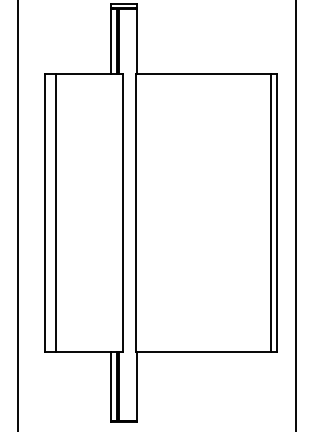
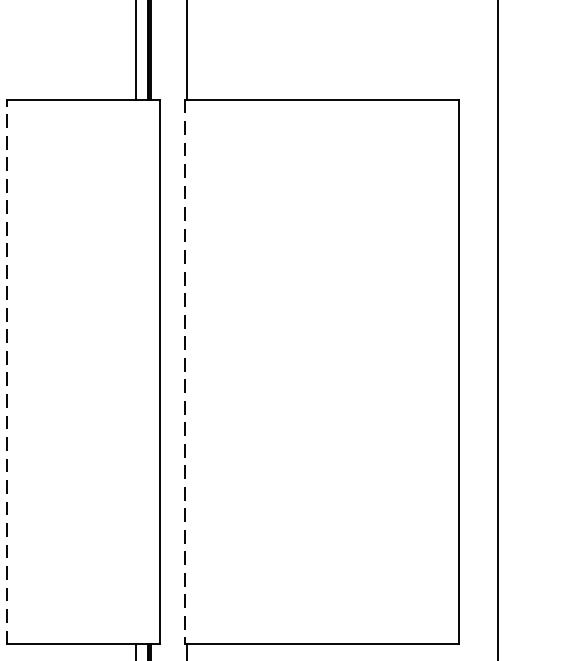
line: (45, 212) -> (7, 371), solid -> dashed
line: (56, 212) -> (28, 371), removed
line: (270, 212) -> (447, 371), removed
line: (136, 213) -> (185, 372), solid -> dashed

